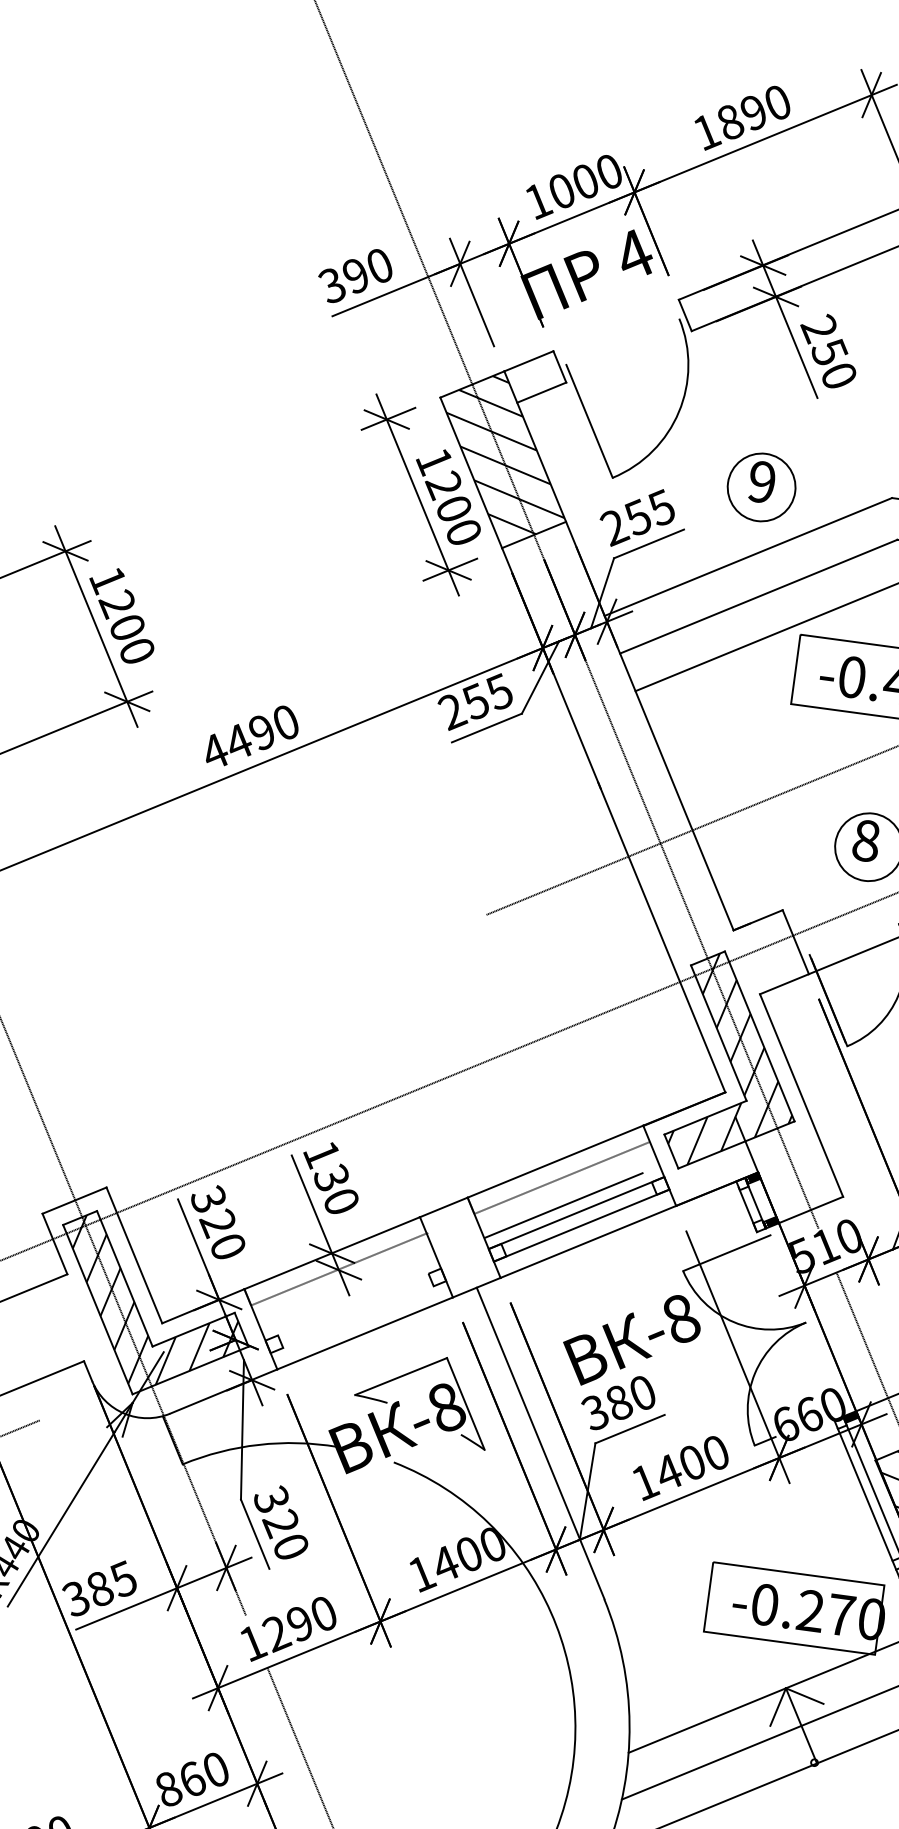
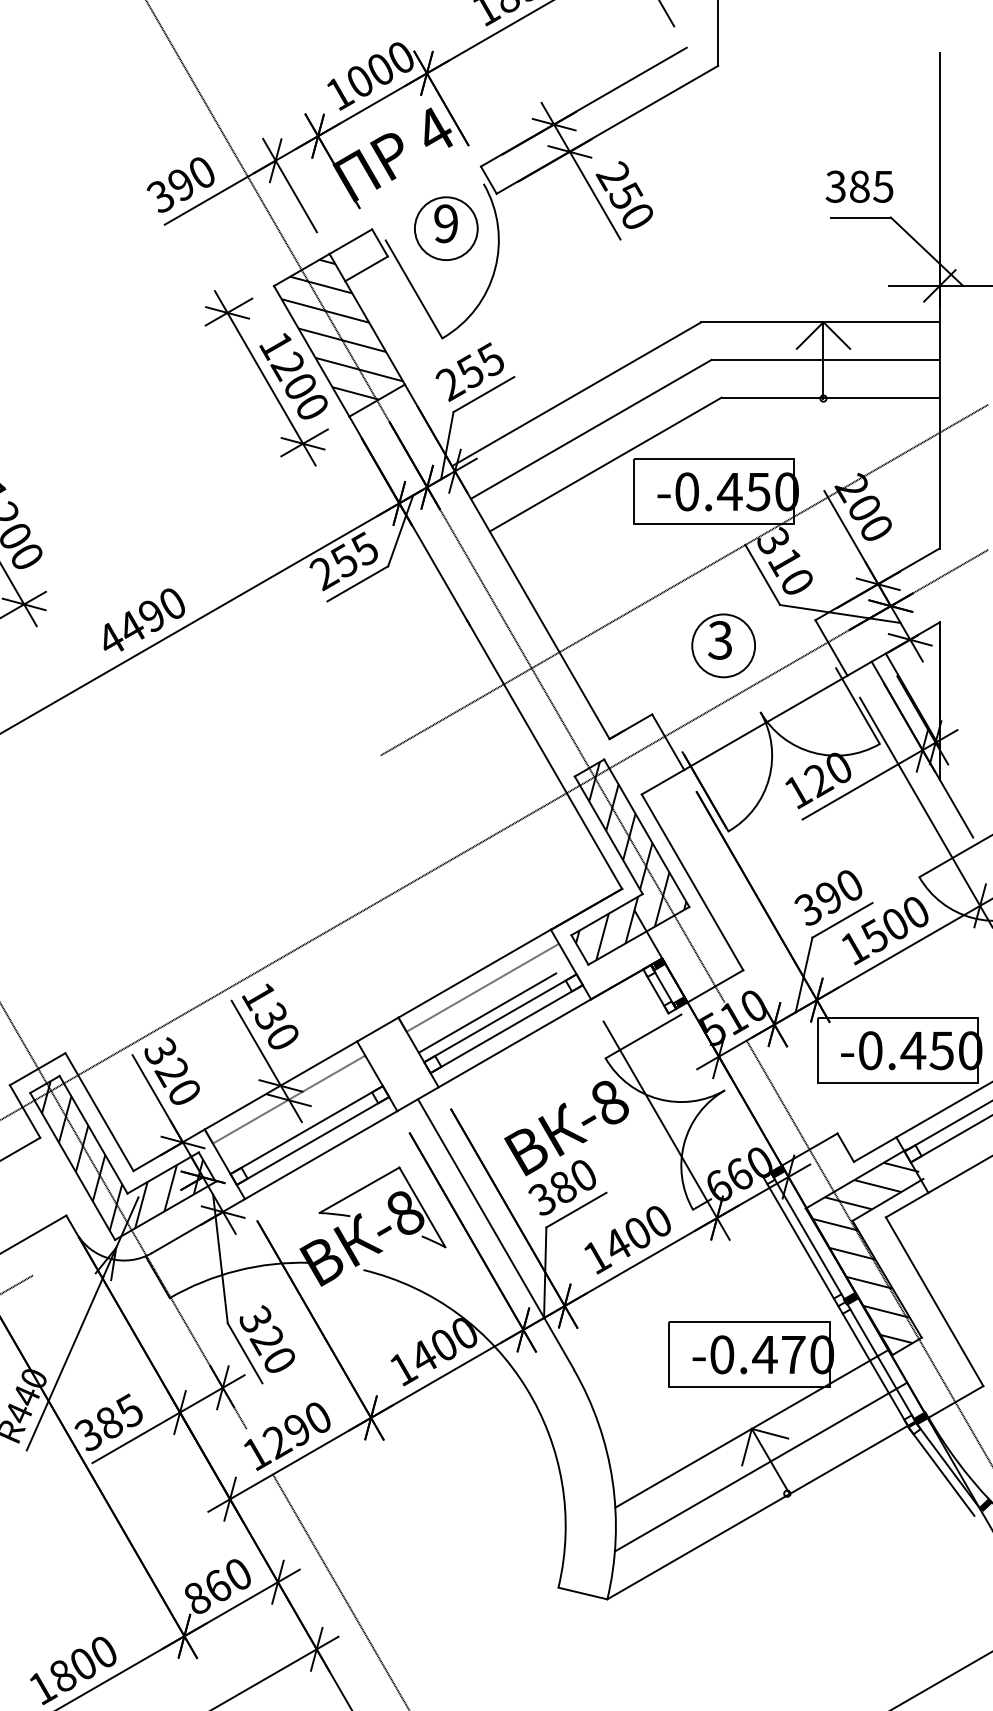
part: (761, 487) -> (446, 228), moved
text: (866, 841) -> (720, 640), 8 -> 3
line: (353, 1304) -> (306, 1130), added
line: (358, 1316) -> (312, 1140), added
text: (810, 1610) -> (764, 1354), -0.270 -> -0.470

